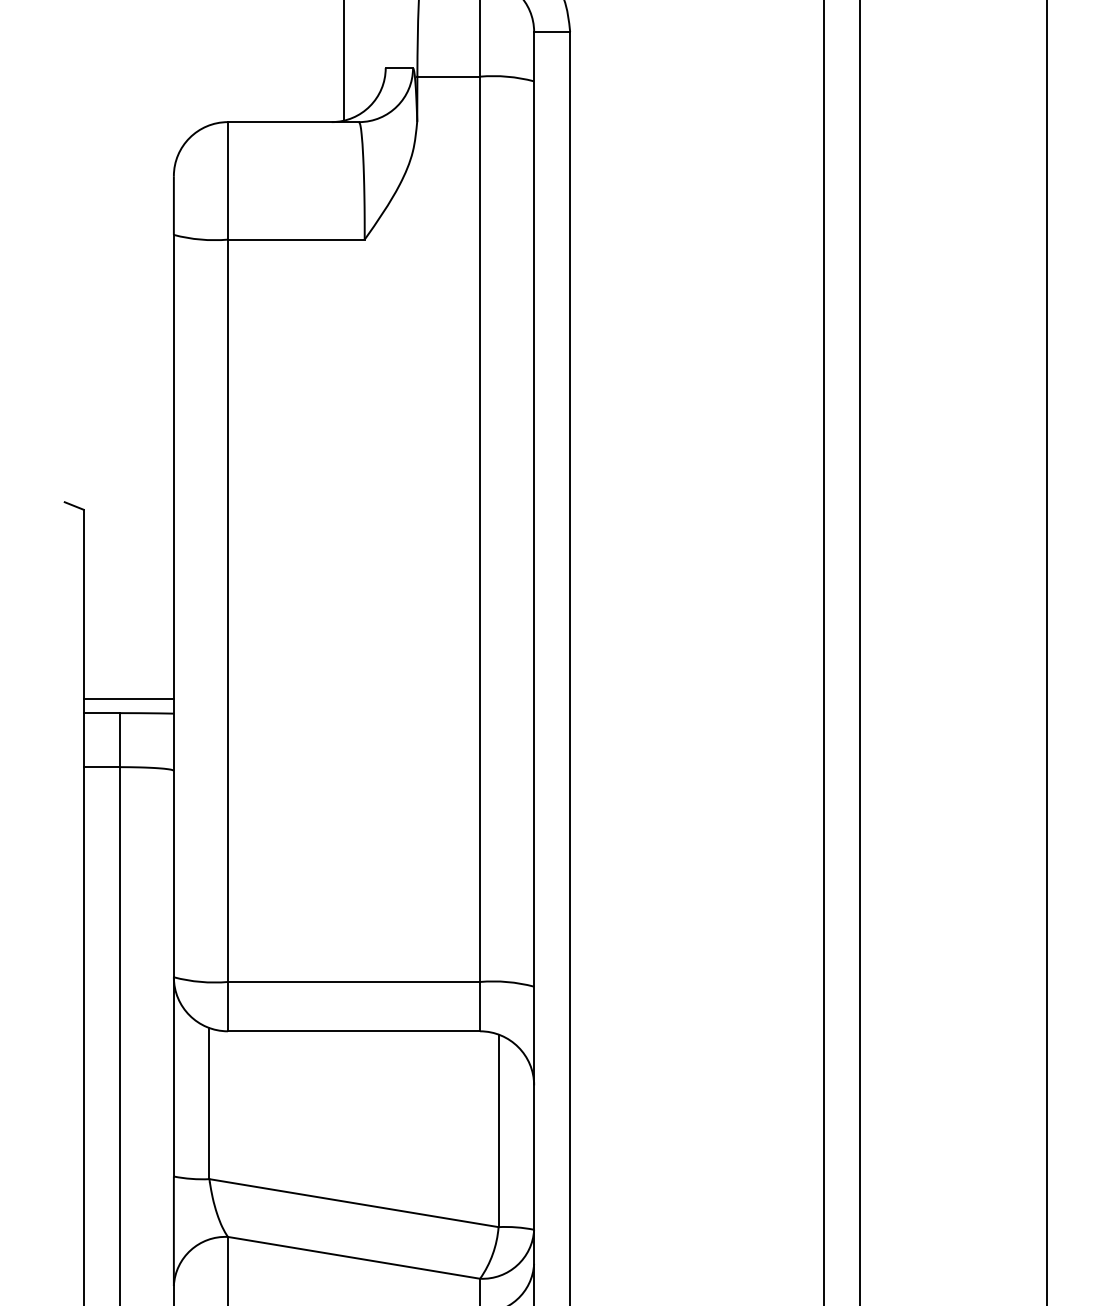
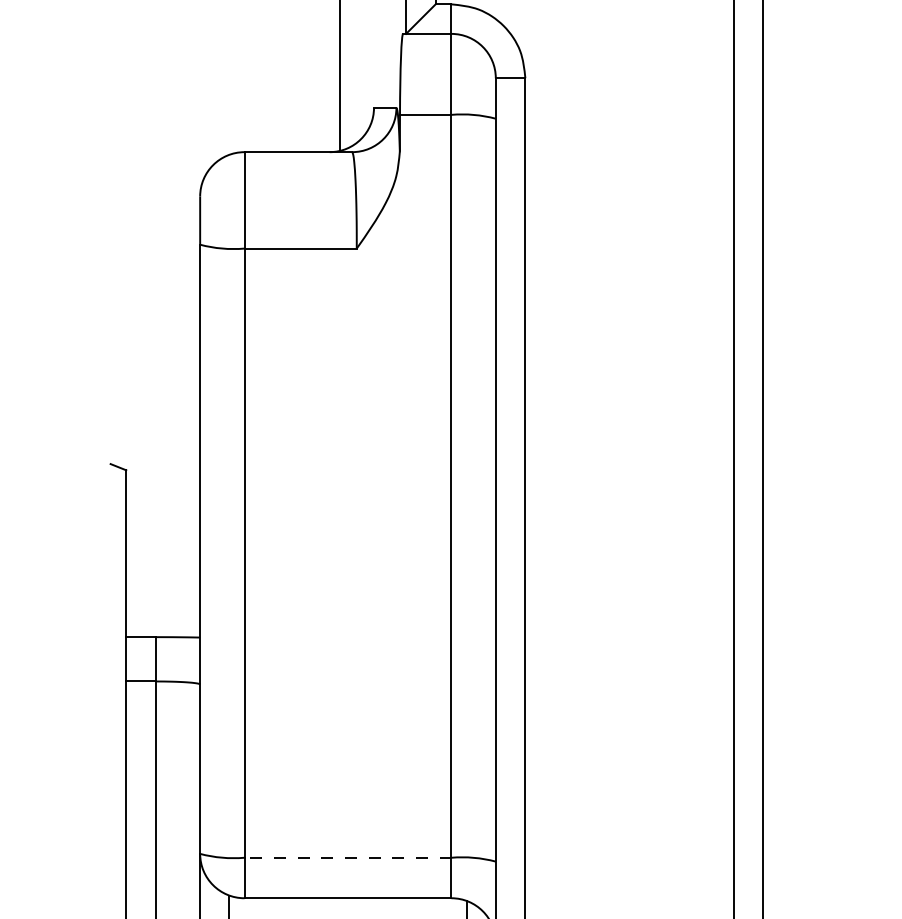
line: (128, 698) -> (162, 625), removed
line: (353, 981) -> (347, 857), solid -> dashed

